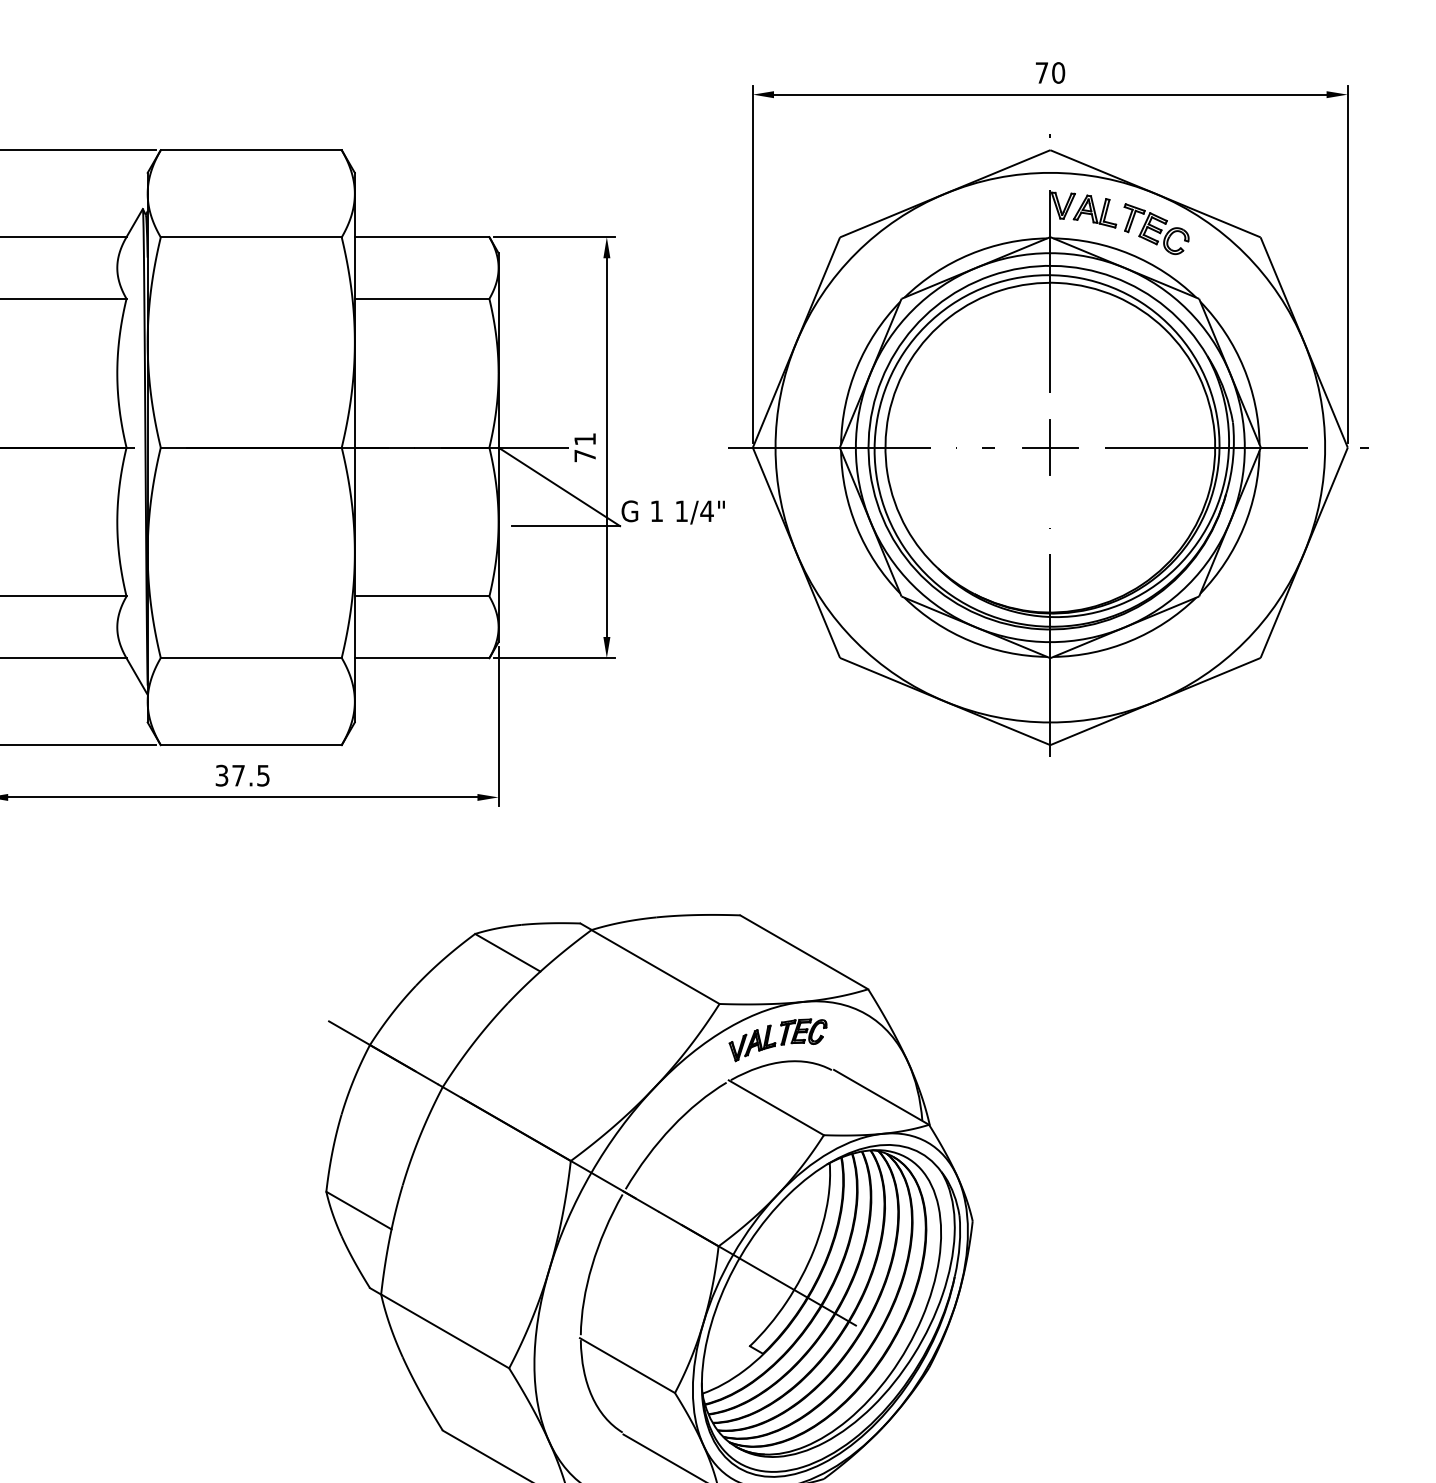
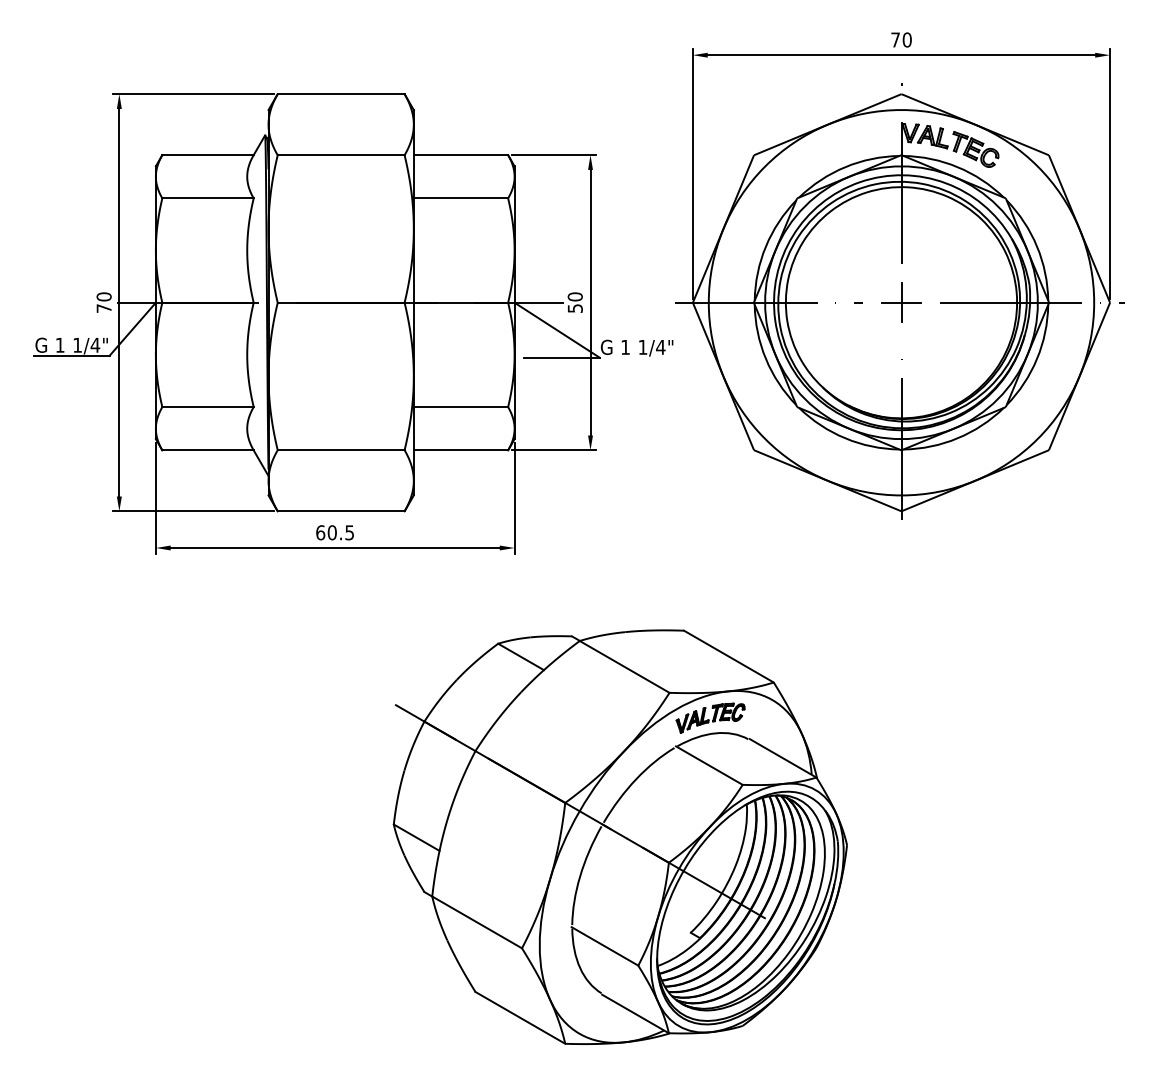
text: (584, 447) -> (574, 302), 71 -> 50
text: (230, 775) -> (326, 532), 37.5 -> 60.5

